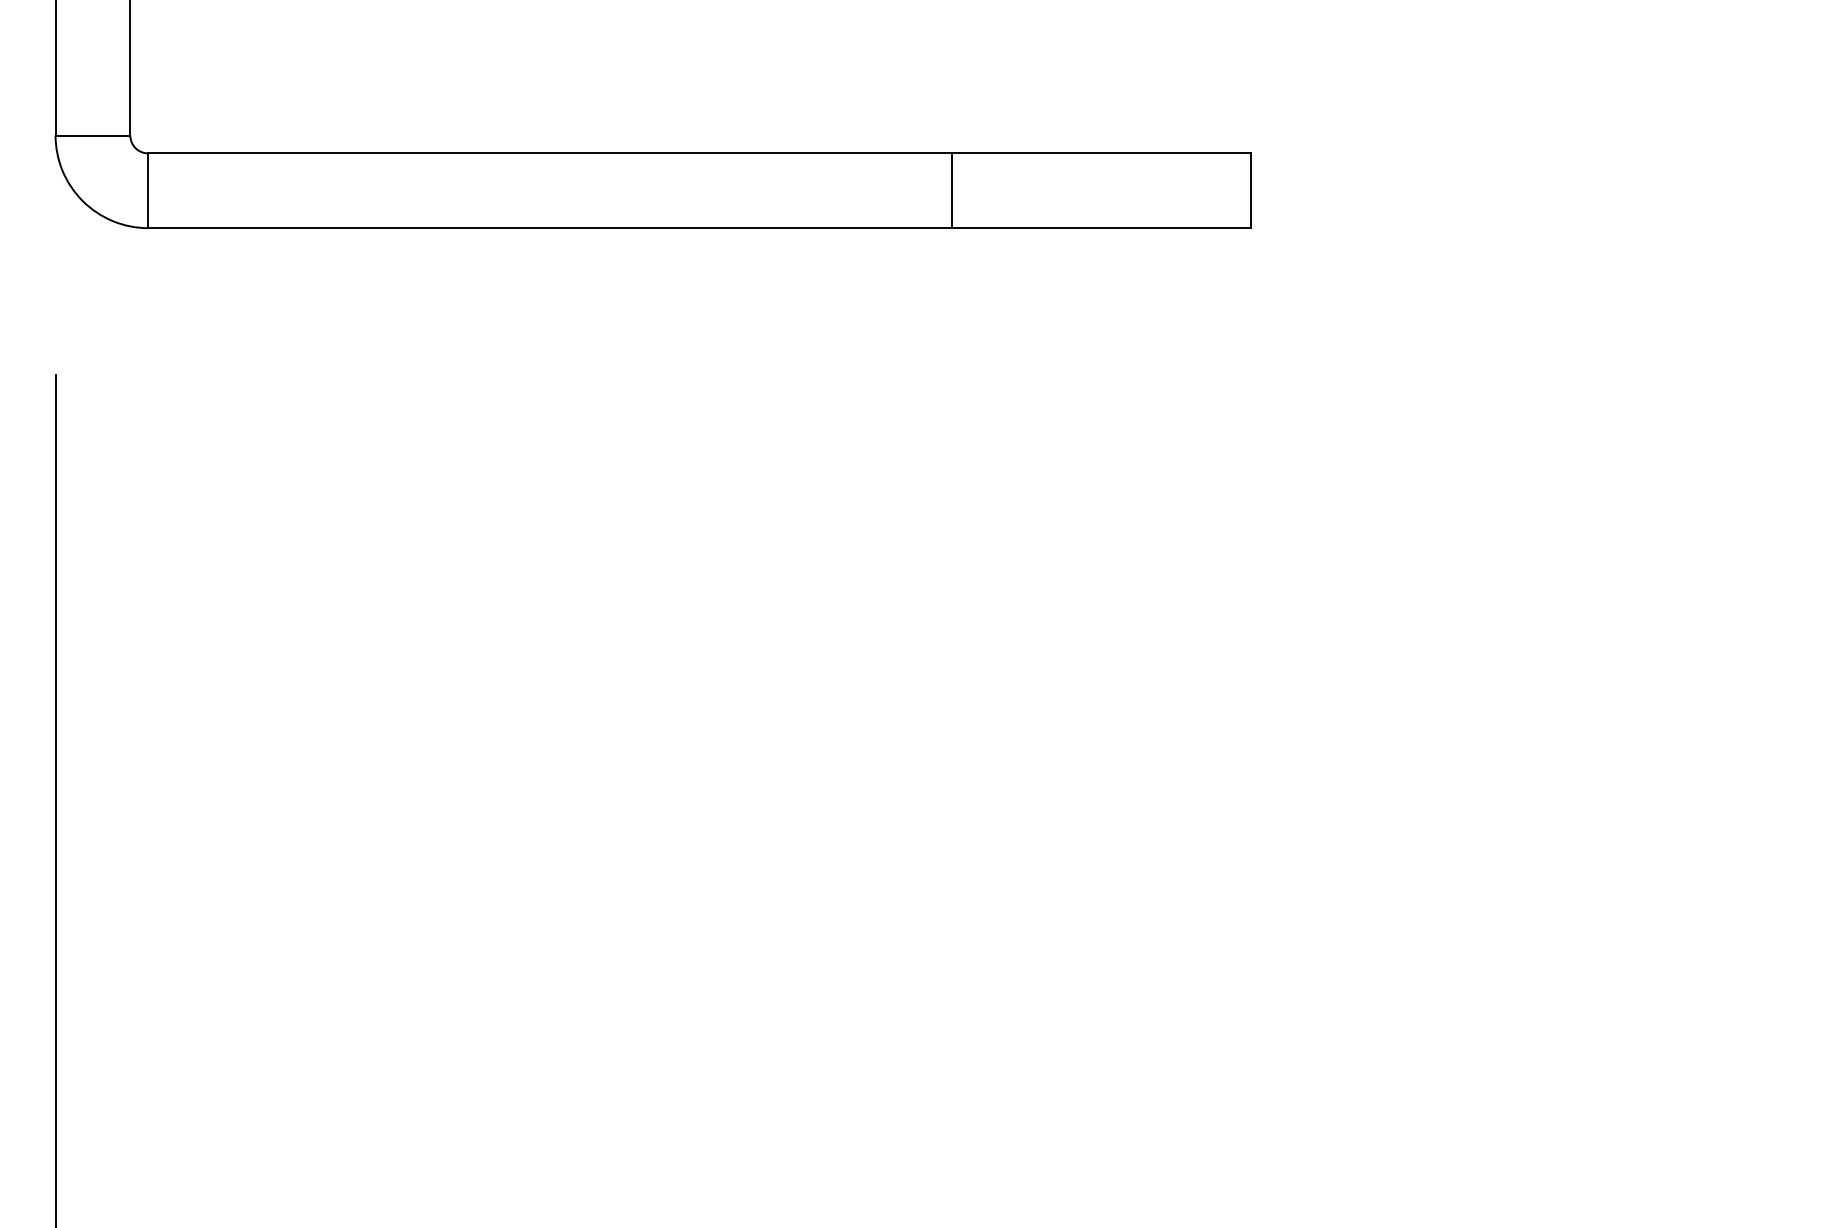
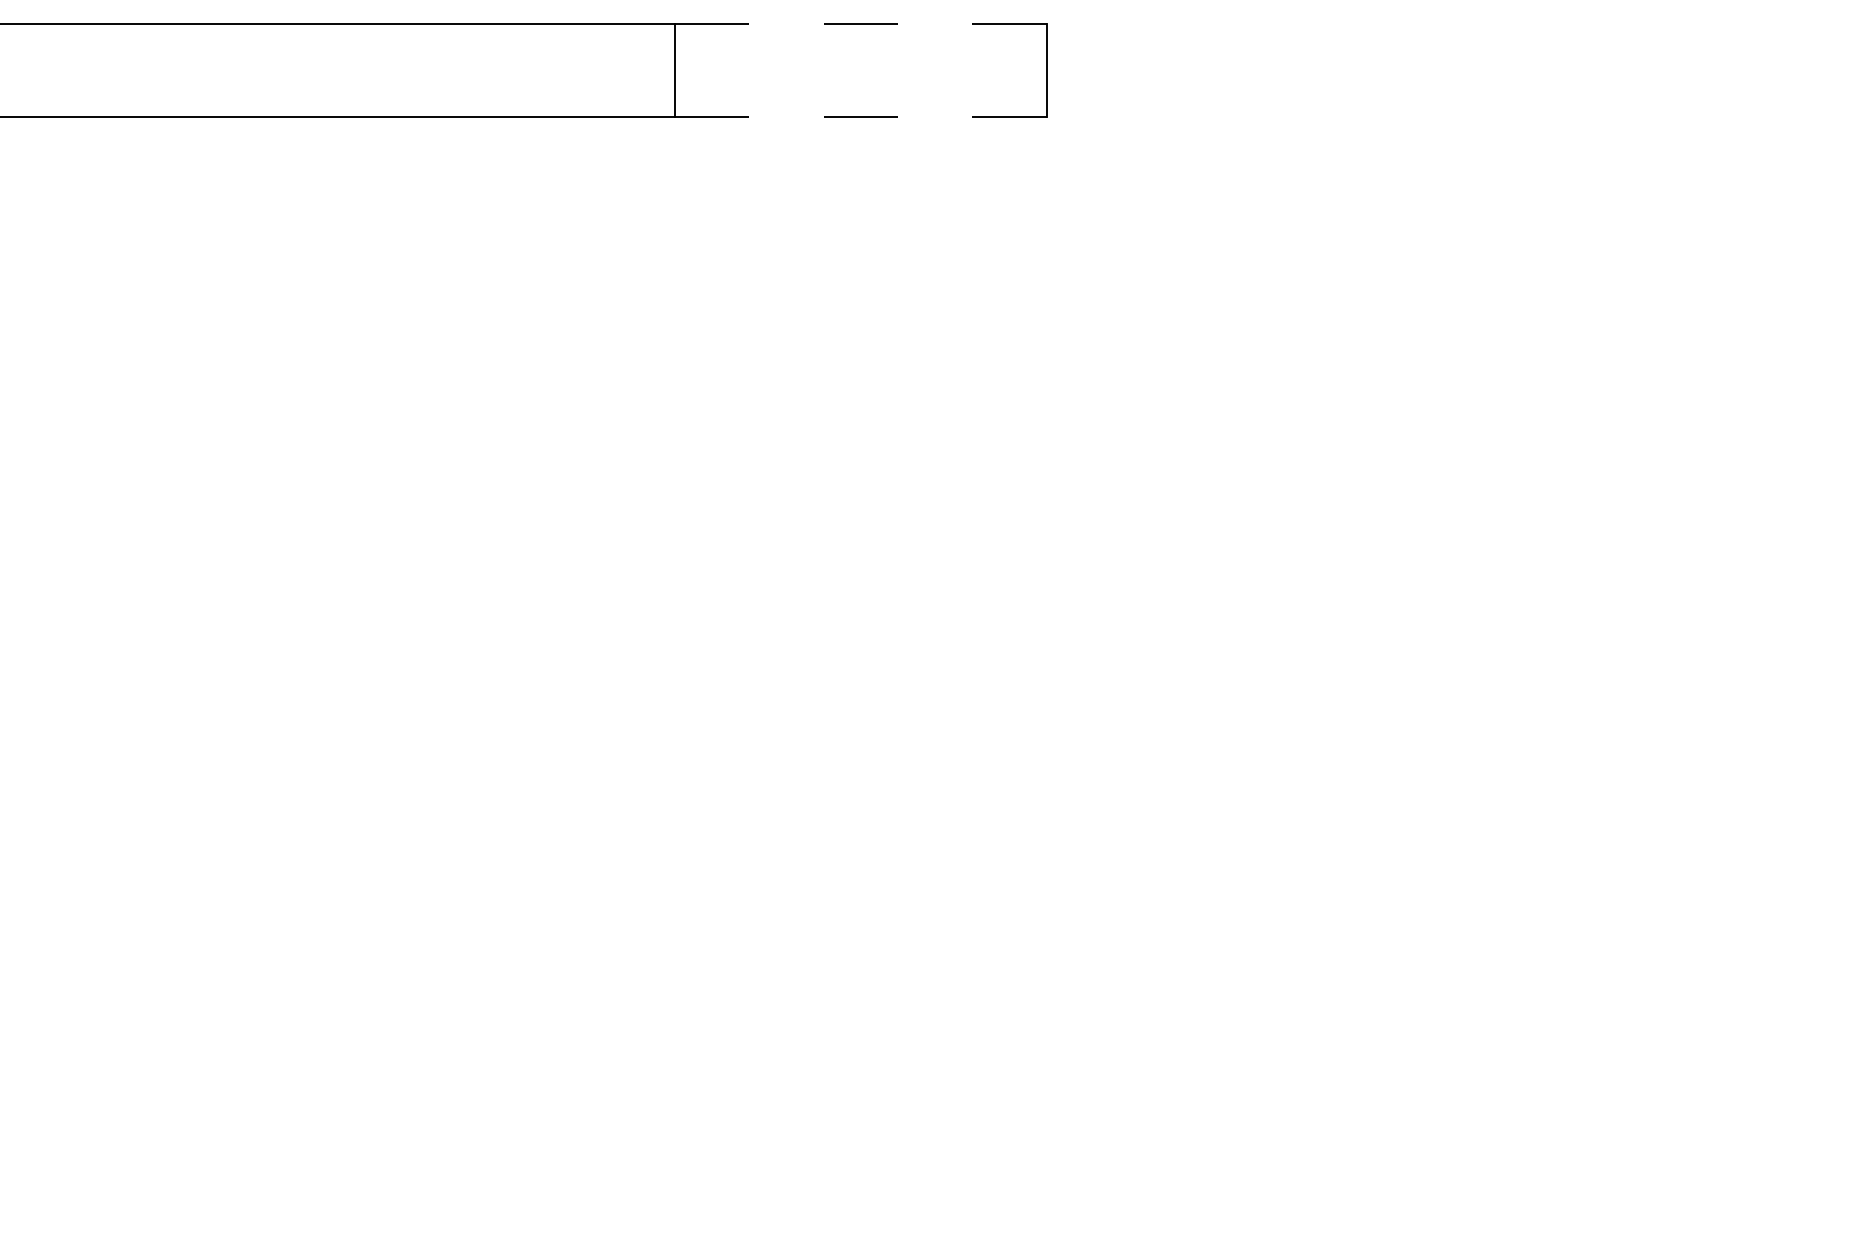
line: (1102, 153) -> (861, 24), solid -> dashed
line: (1102, 228) -> (861, 117), solid -> dashed

